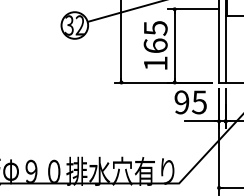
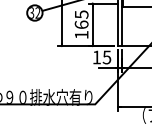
text: (181, 102) -> (96, 57), 95 -> 15

